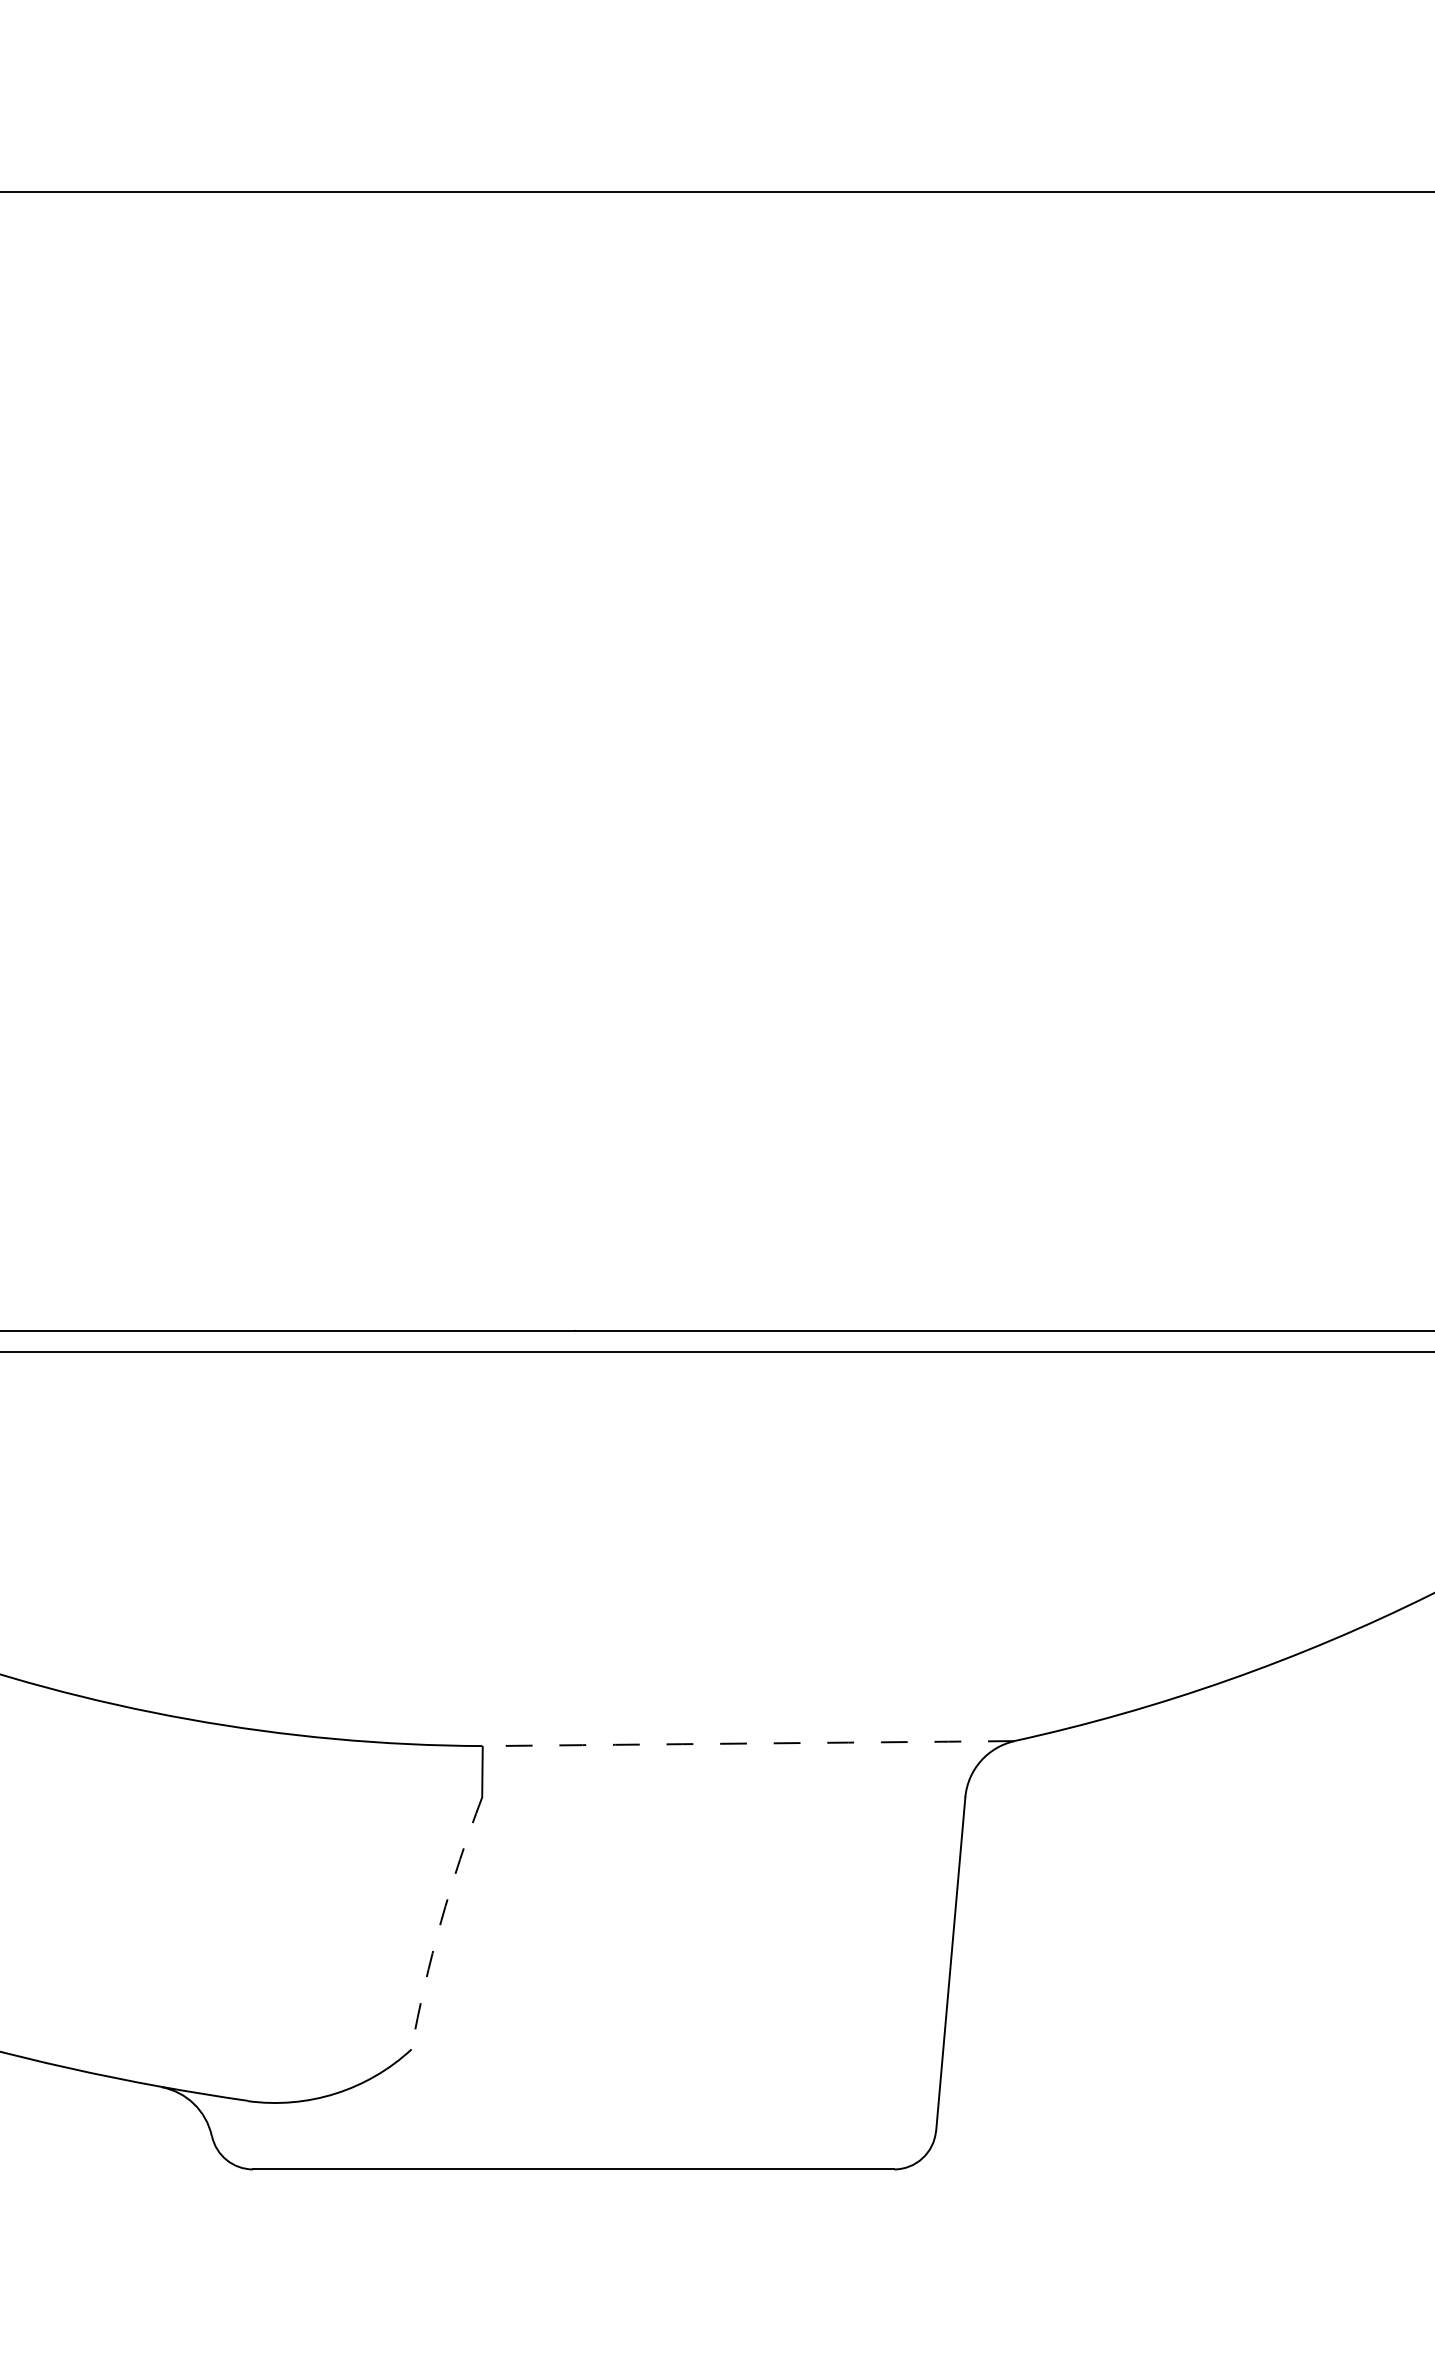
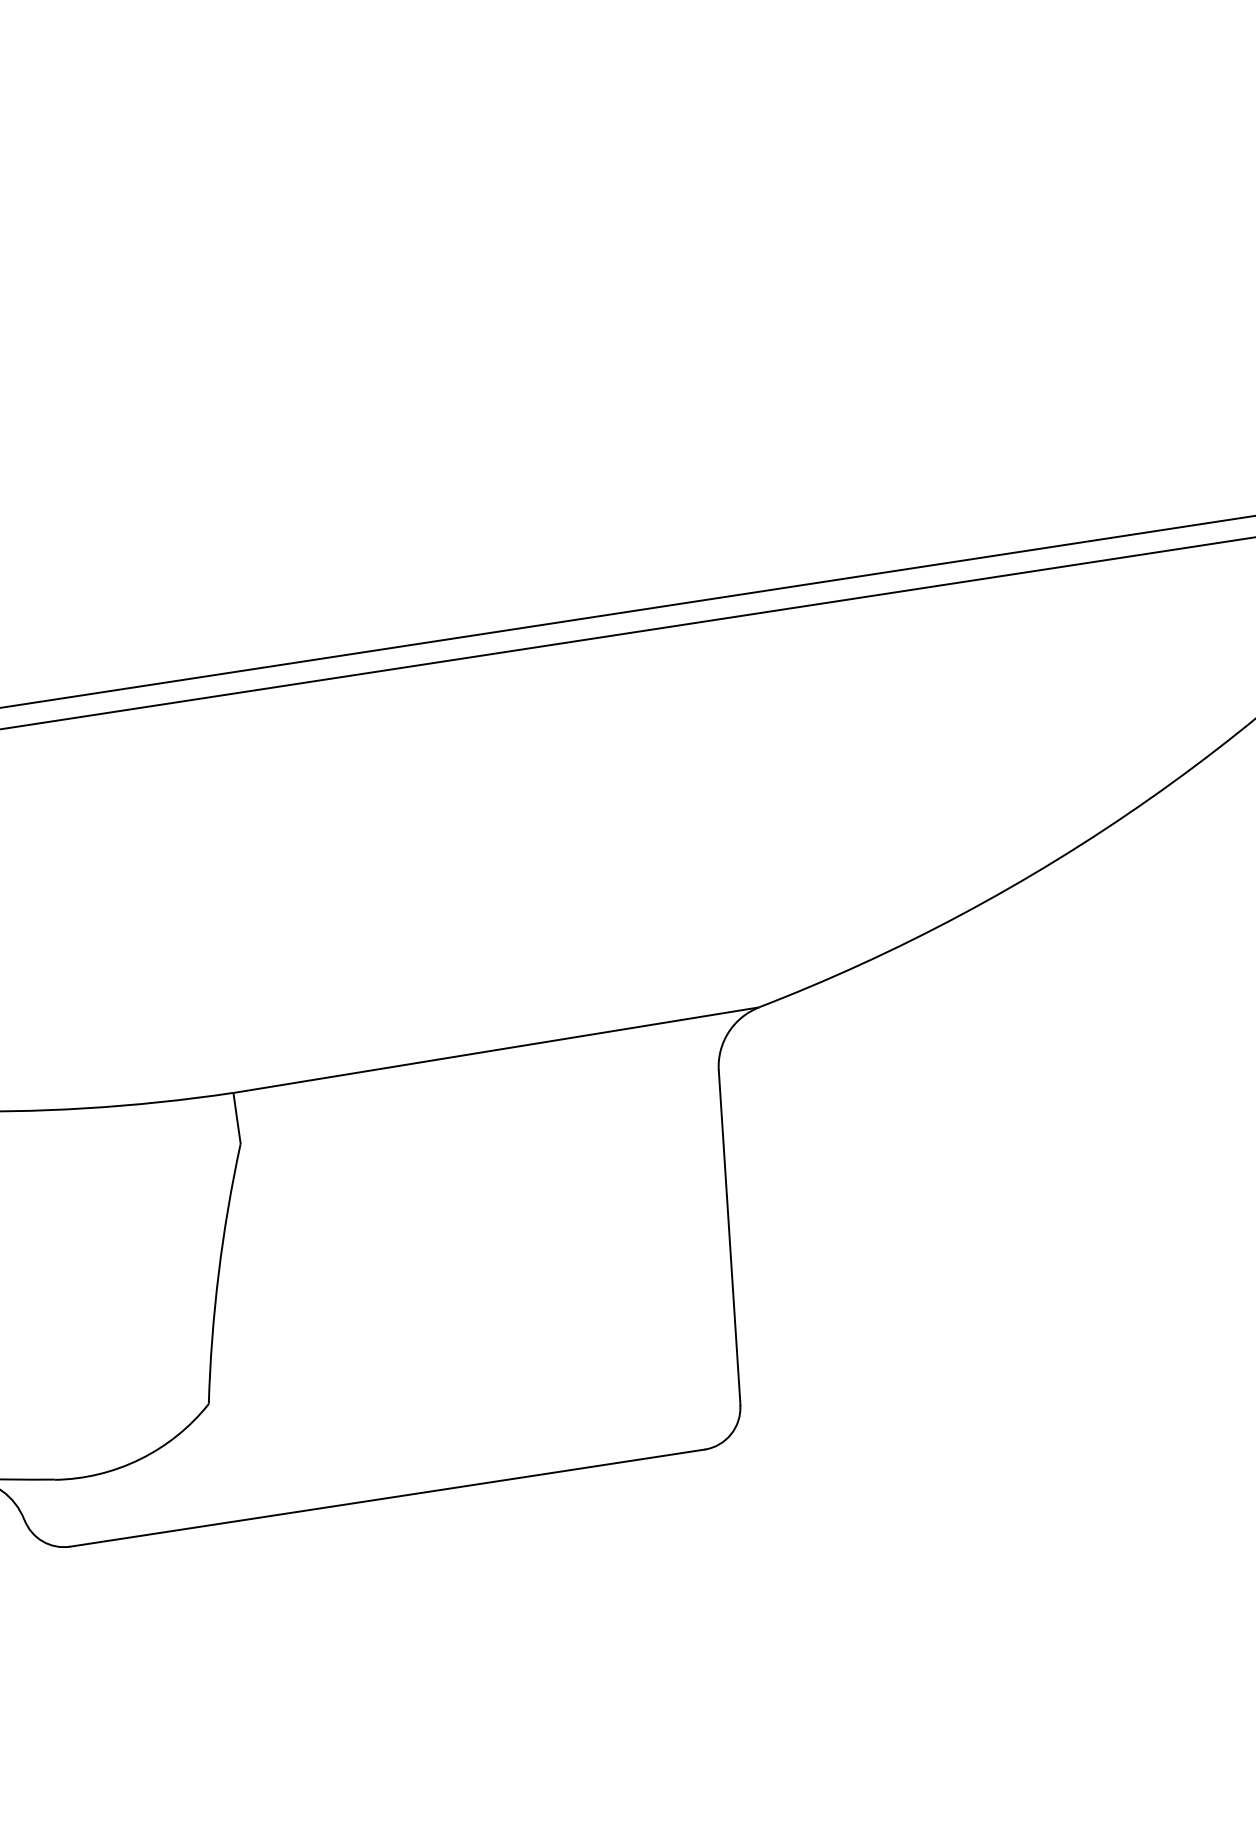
arc: (748, 1743) -> (496, 1050), dashed -> solid
arc: (441, 1921) -> (219, 1272), dashed -> solid

